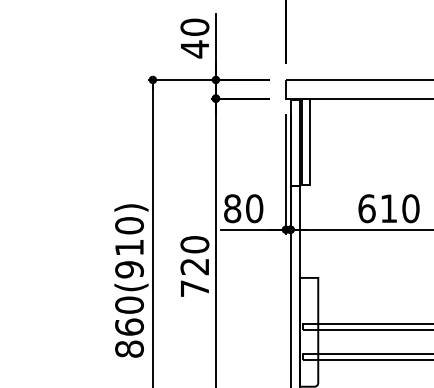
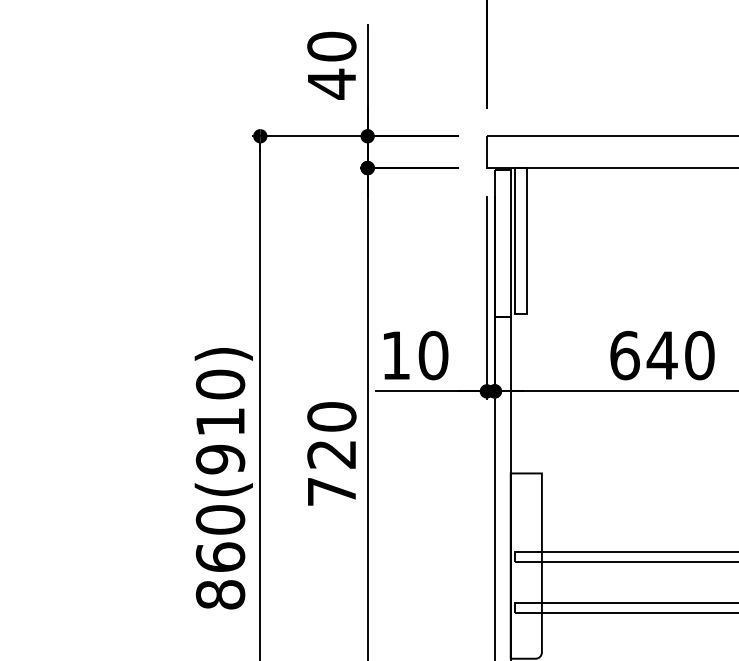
text: (232, 208) -> (395, 355), 80 -> 10
text: (388, 208) -> (661, 355), 610 -> 640

